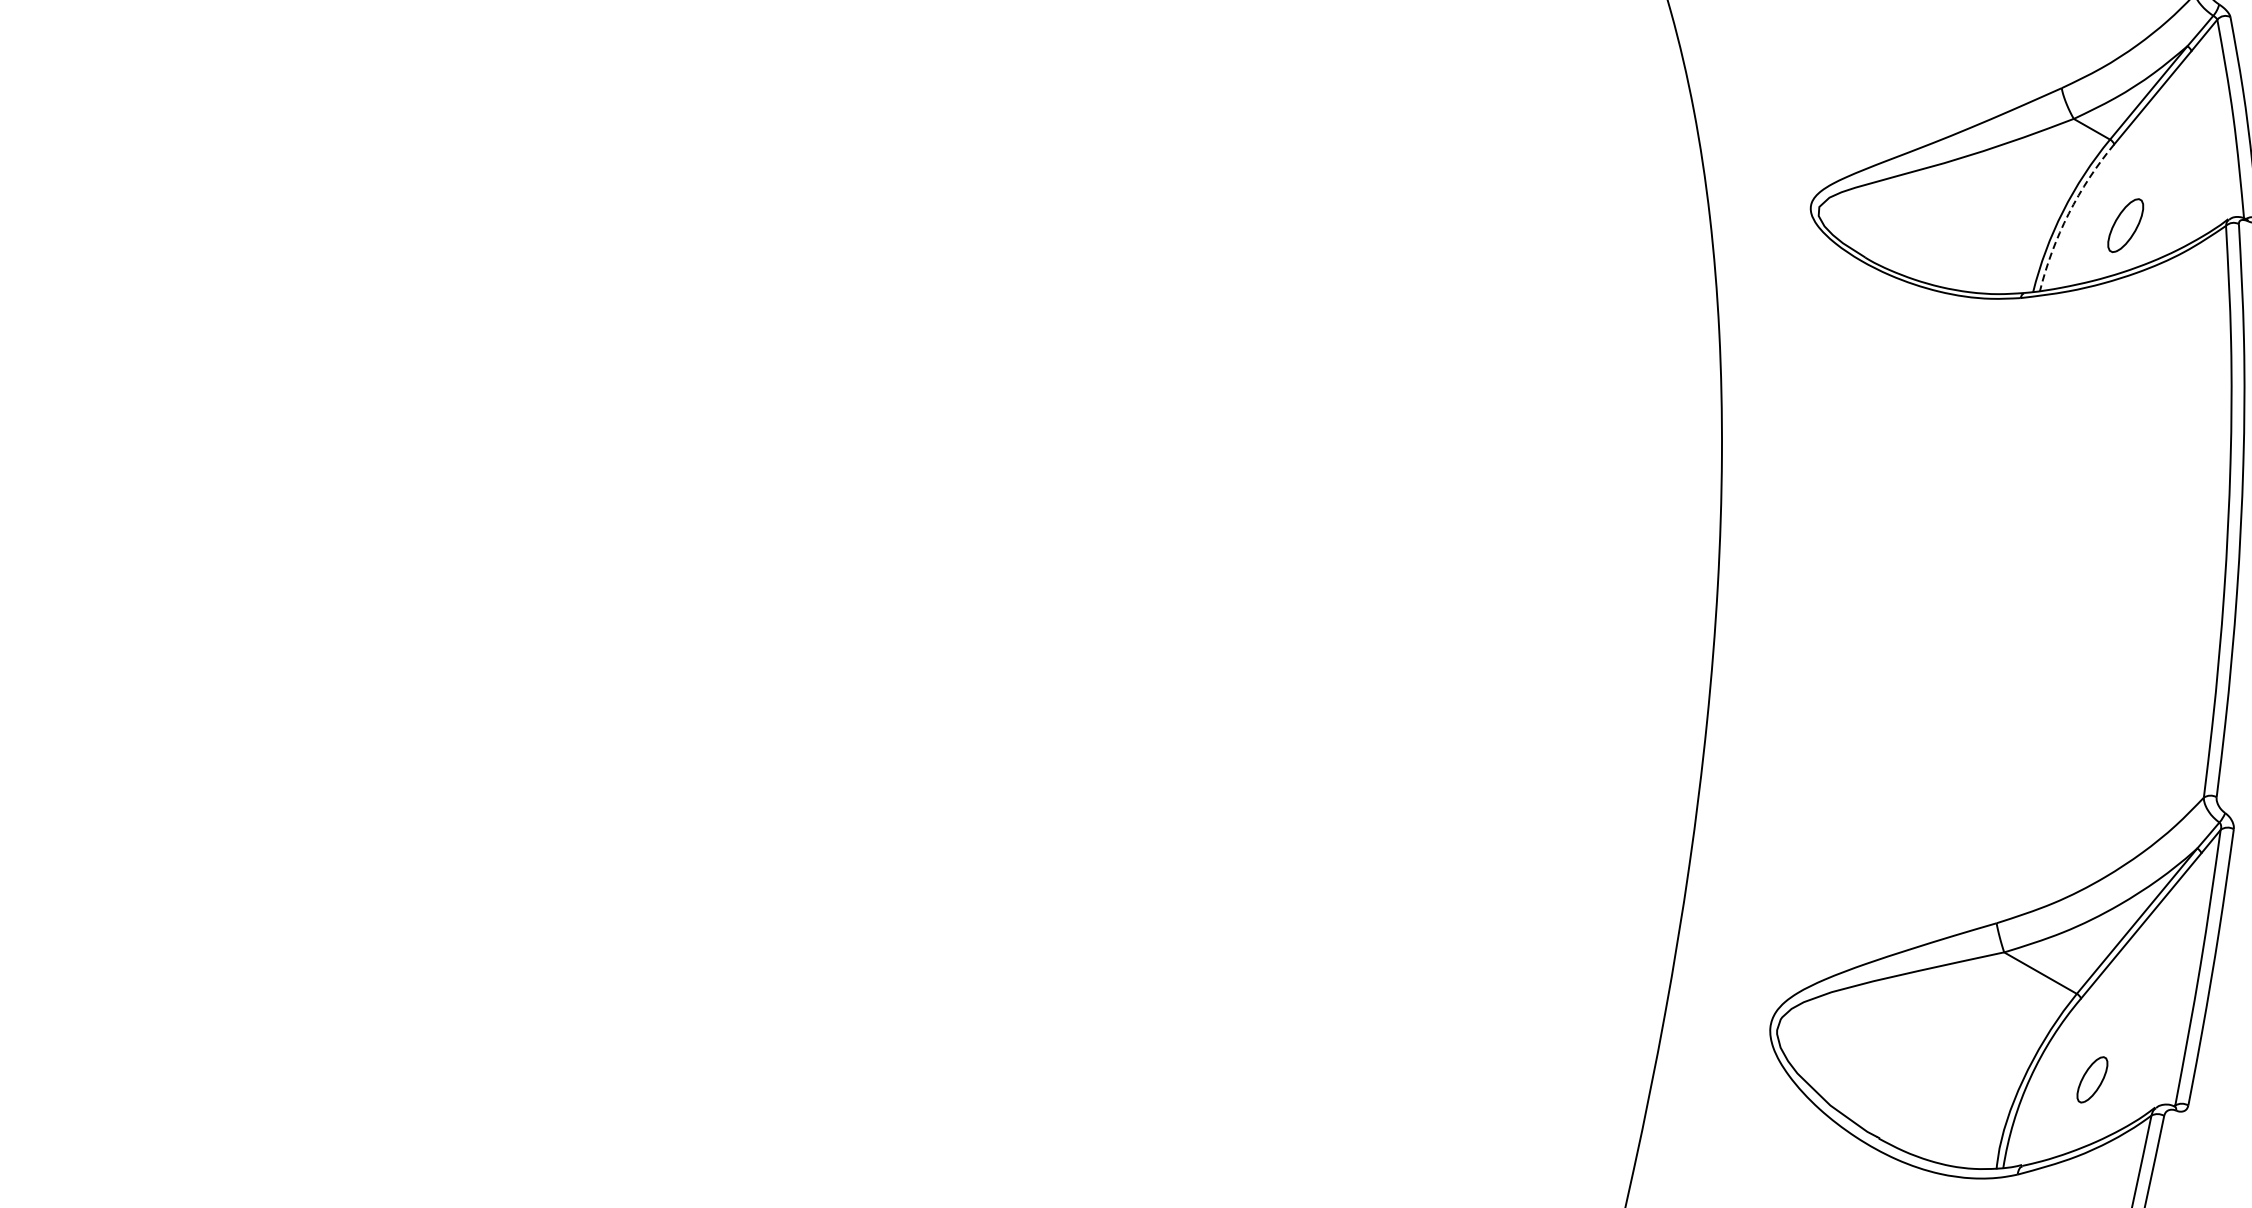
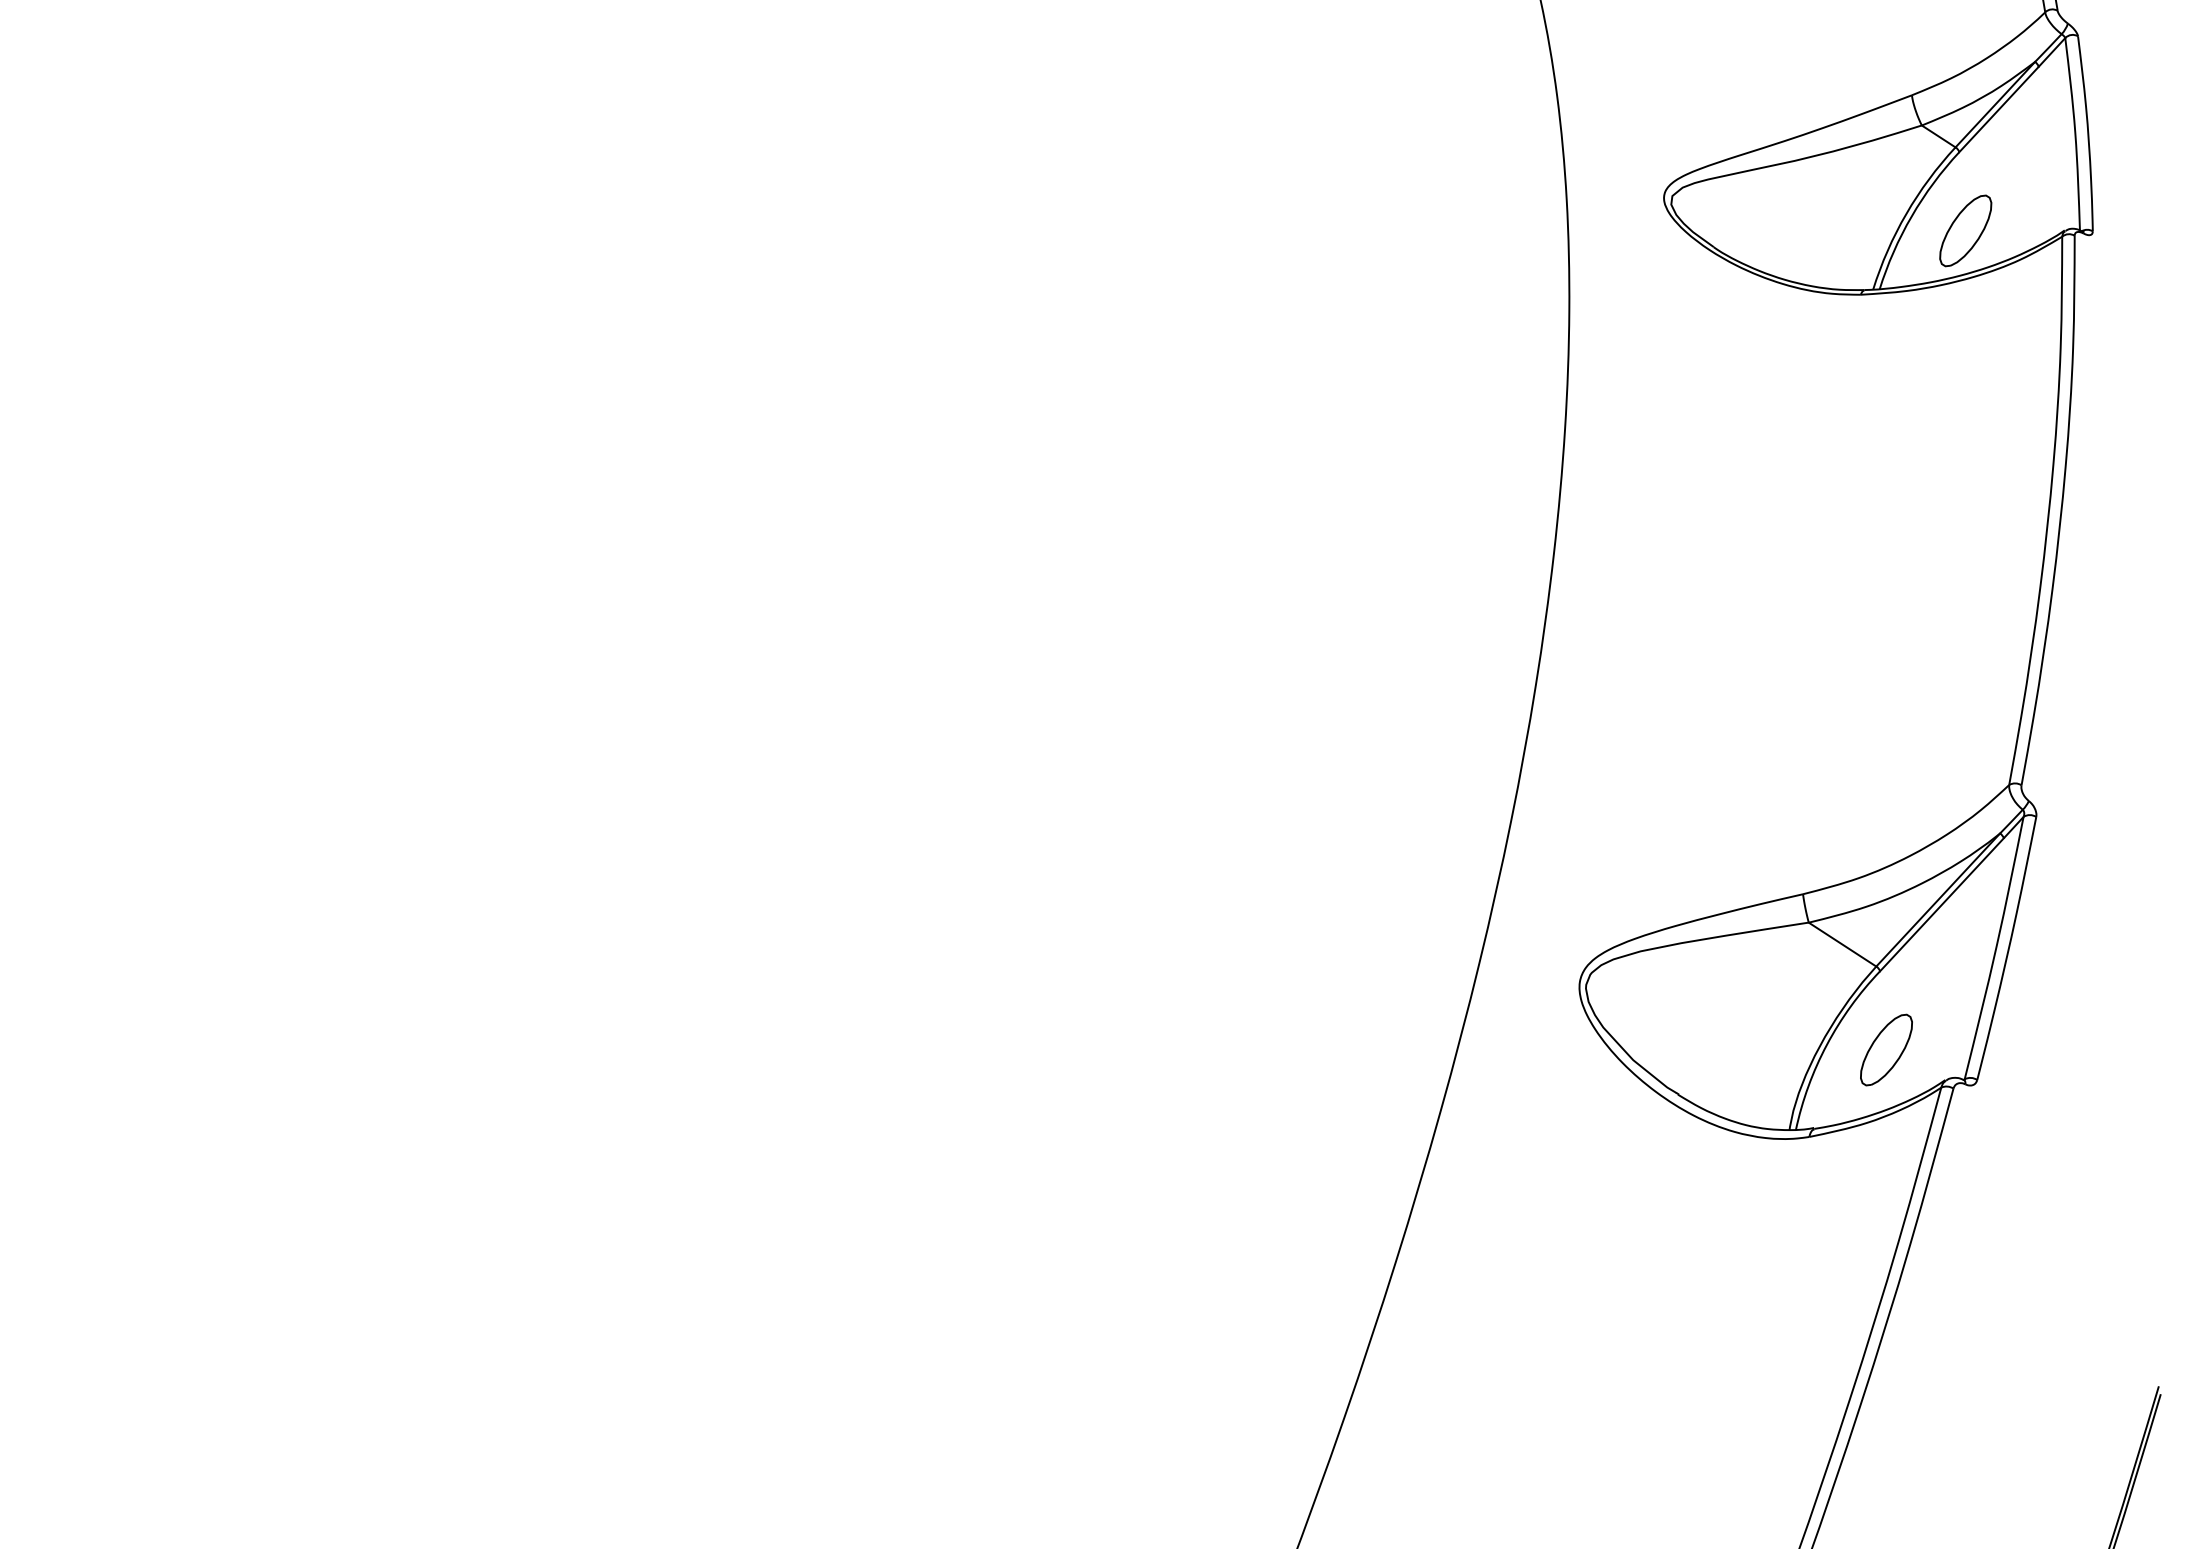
arc: (2068, 213) -> (1911, 216), dashed -> solid
part: (2125, 225) -> (1965, 230), size x1.43
part: (2092, 1079) -> (1886, 1049), size x1.67

